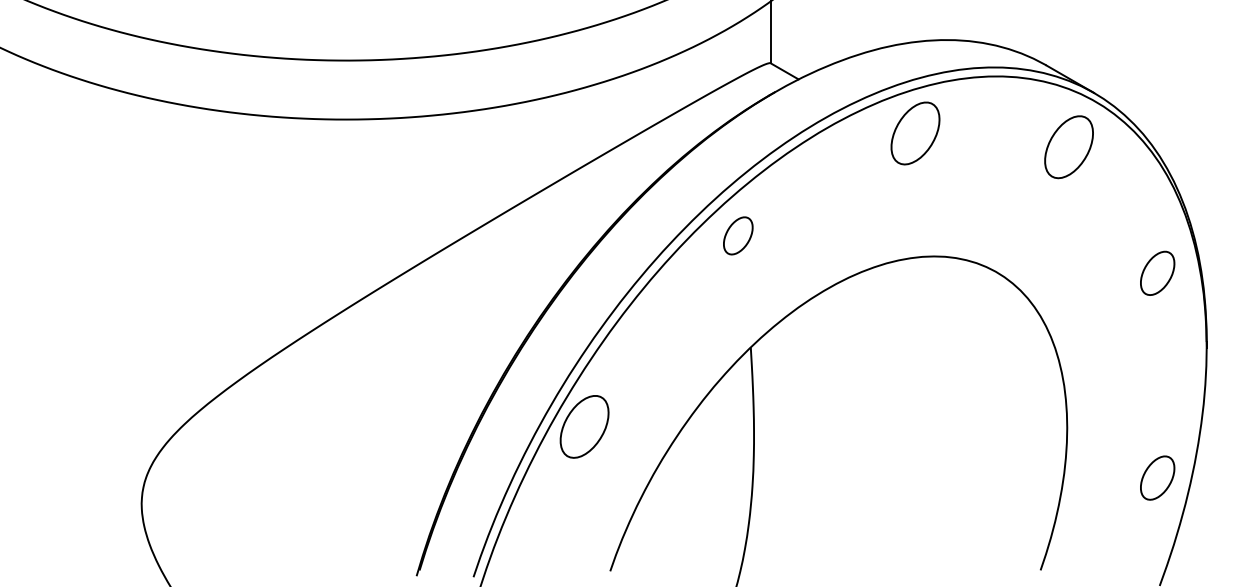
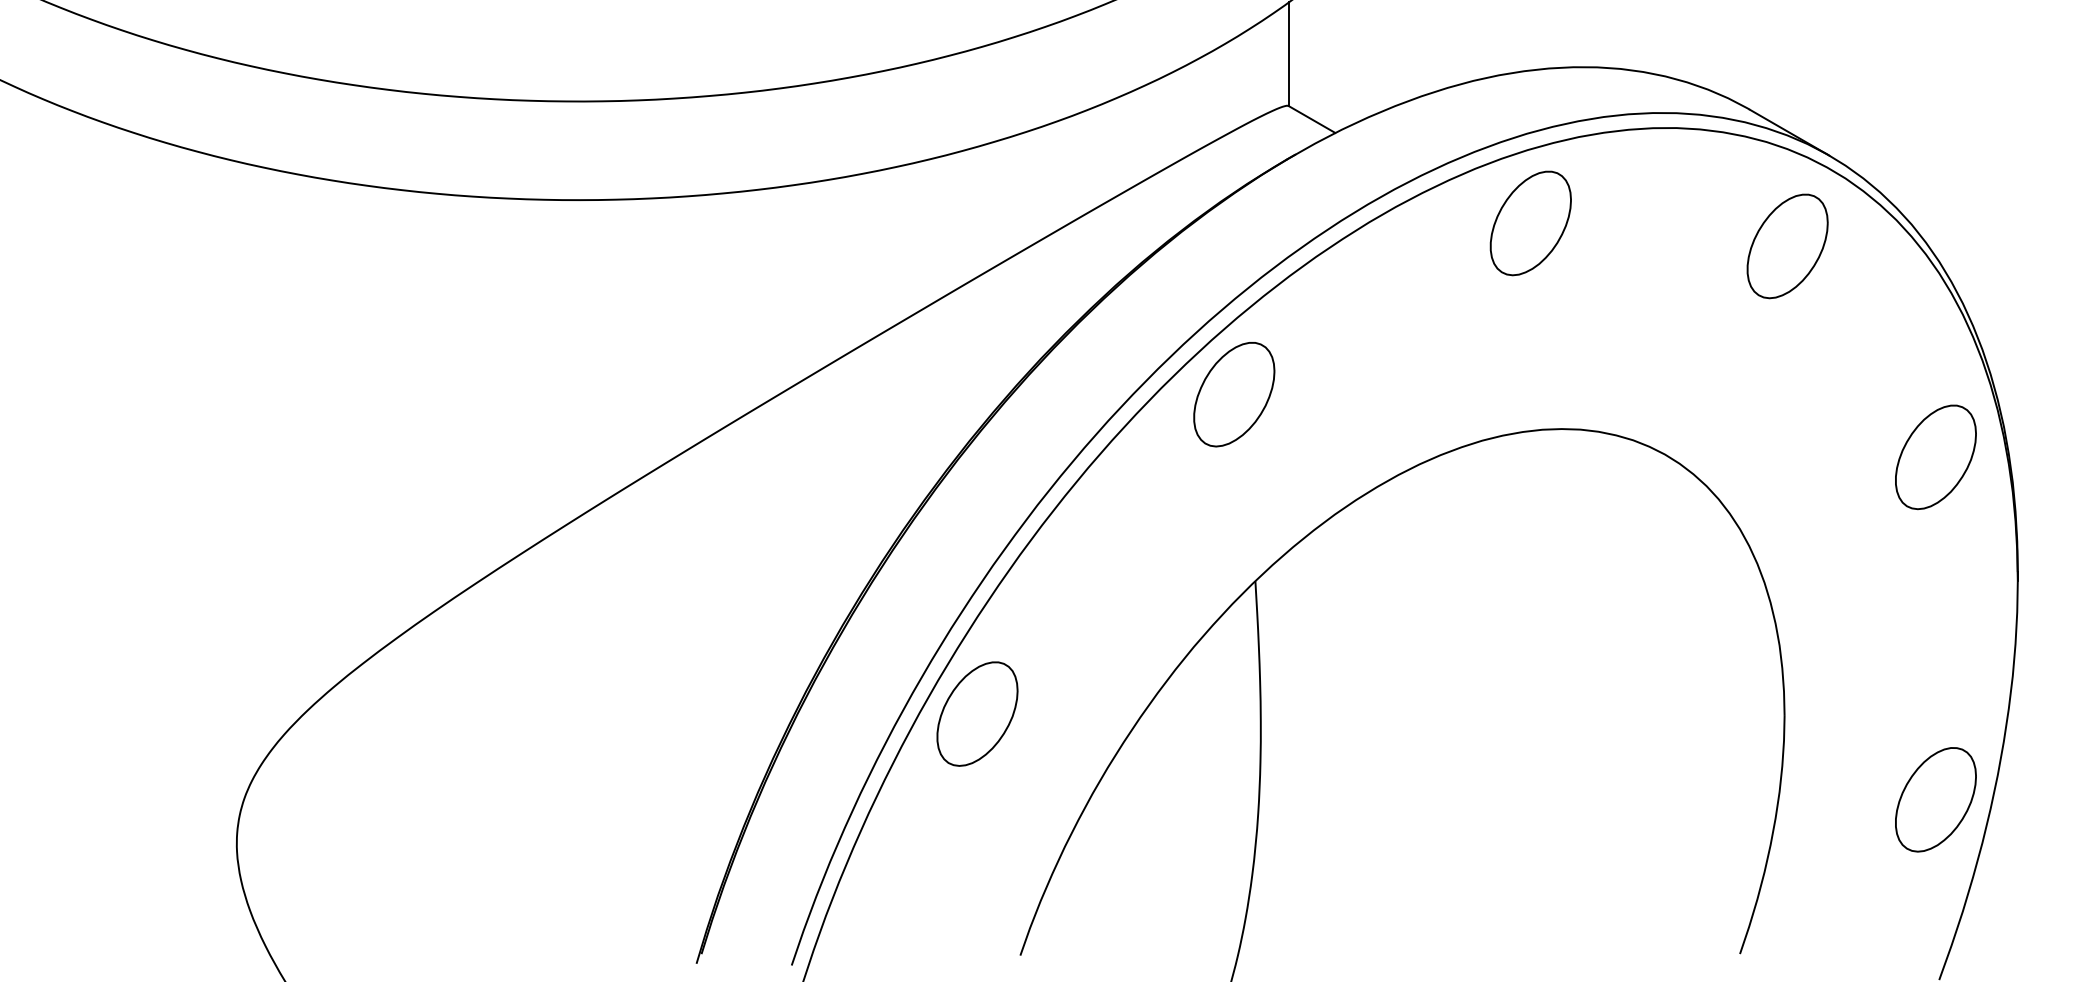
part: (738, 235) -> (1234, 394), size x1.67
part: (1157, 273) -> (1935, 457), size x1.43
part: (1157, 477) -> (1935, 798), size x1.43

